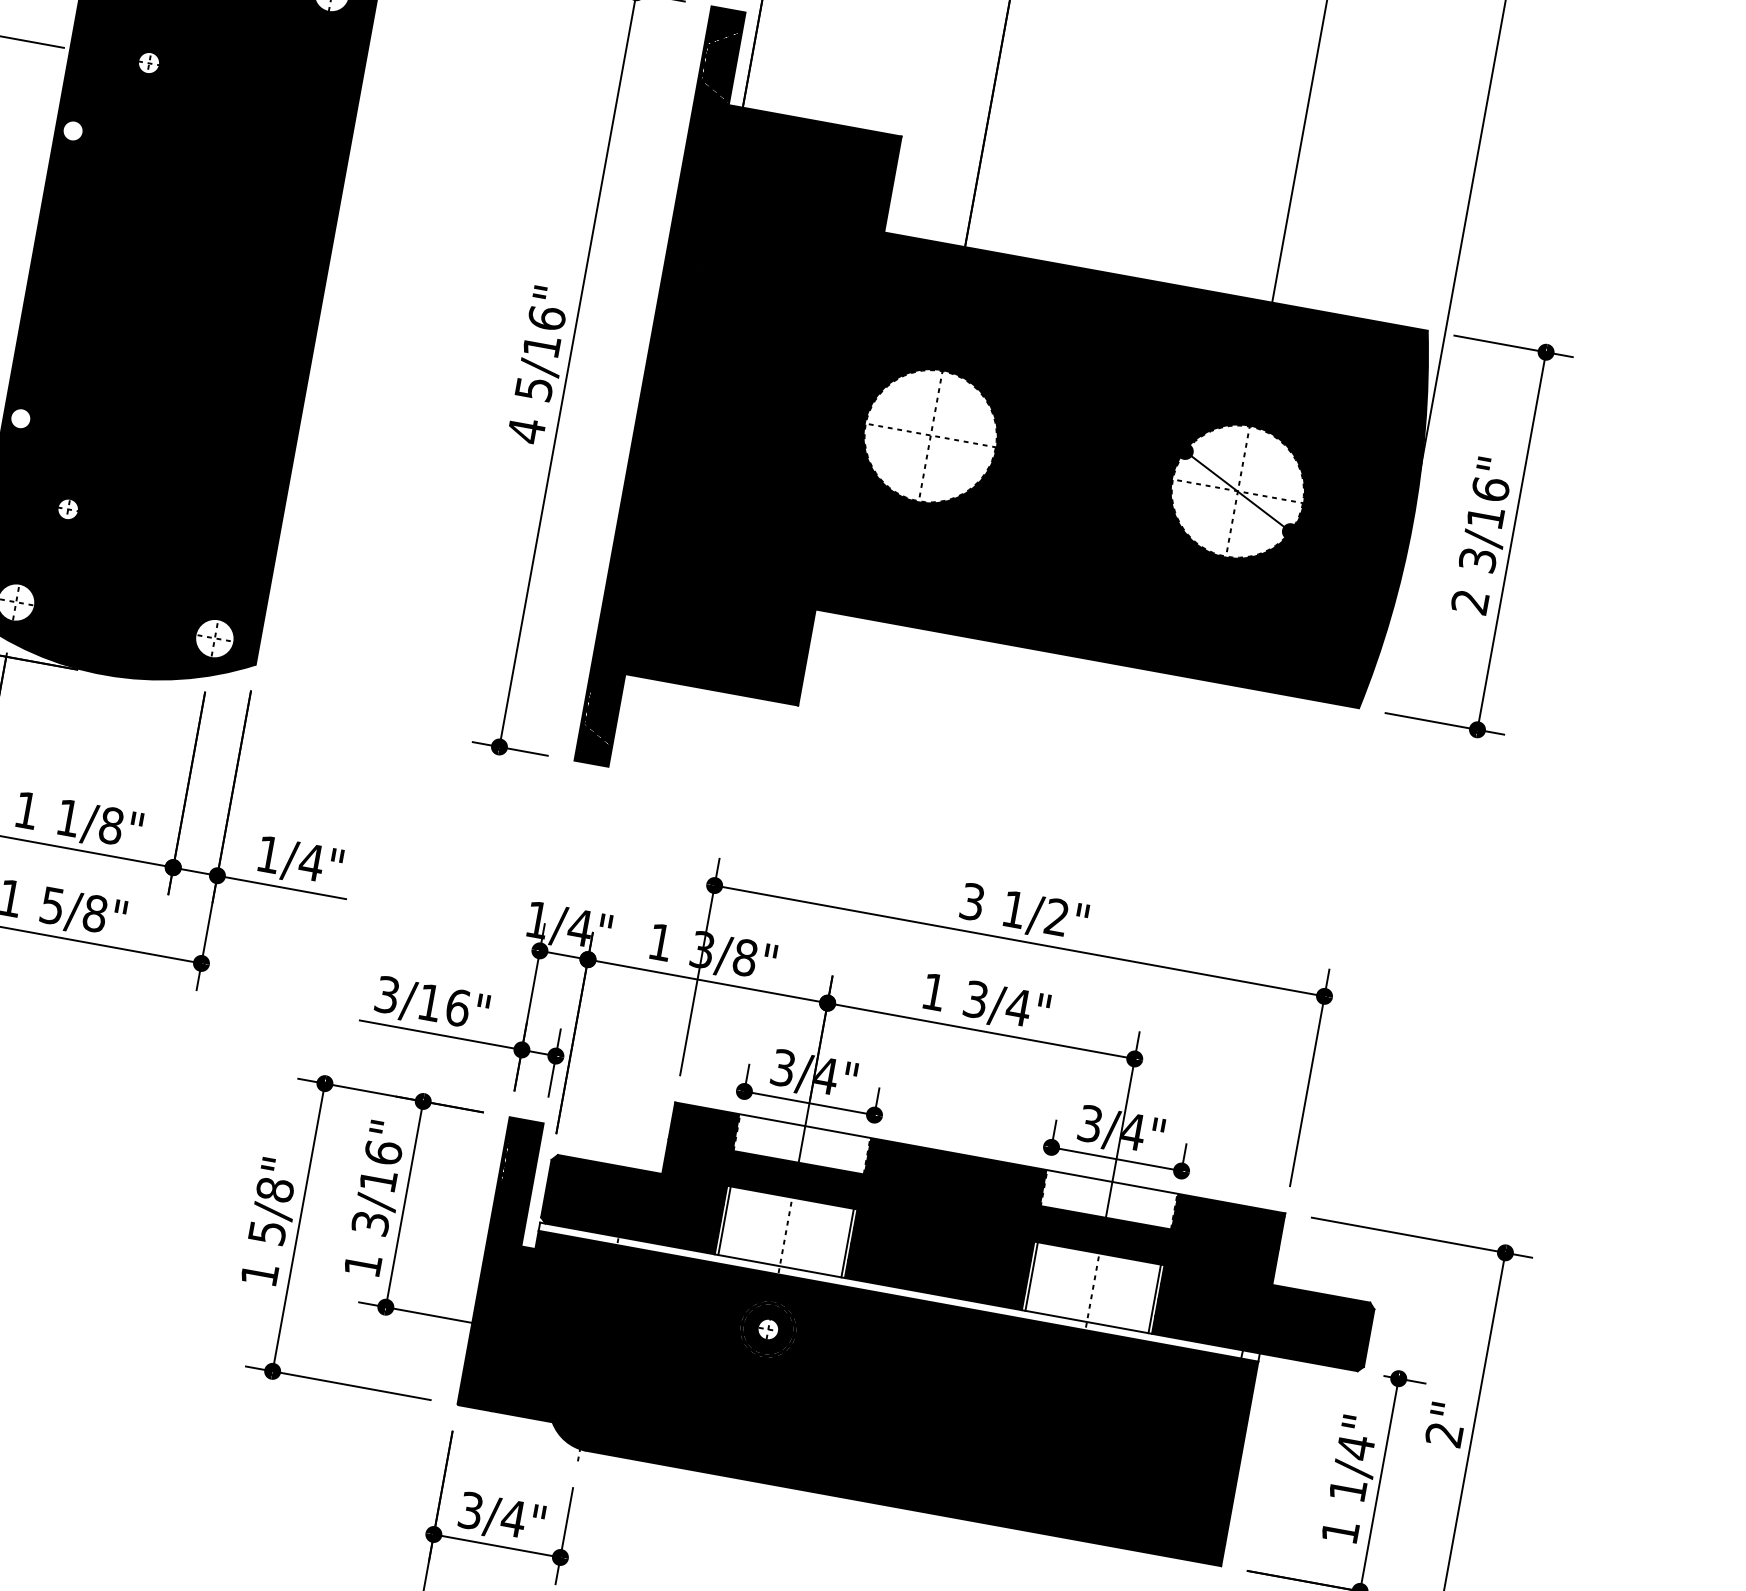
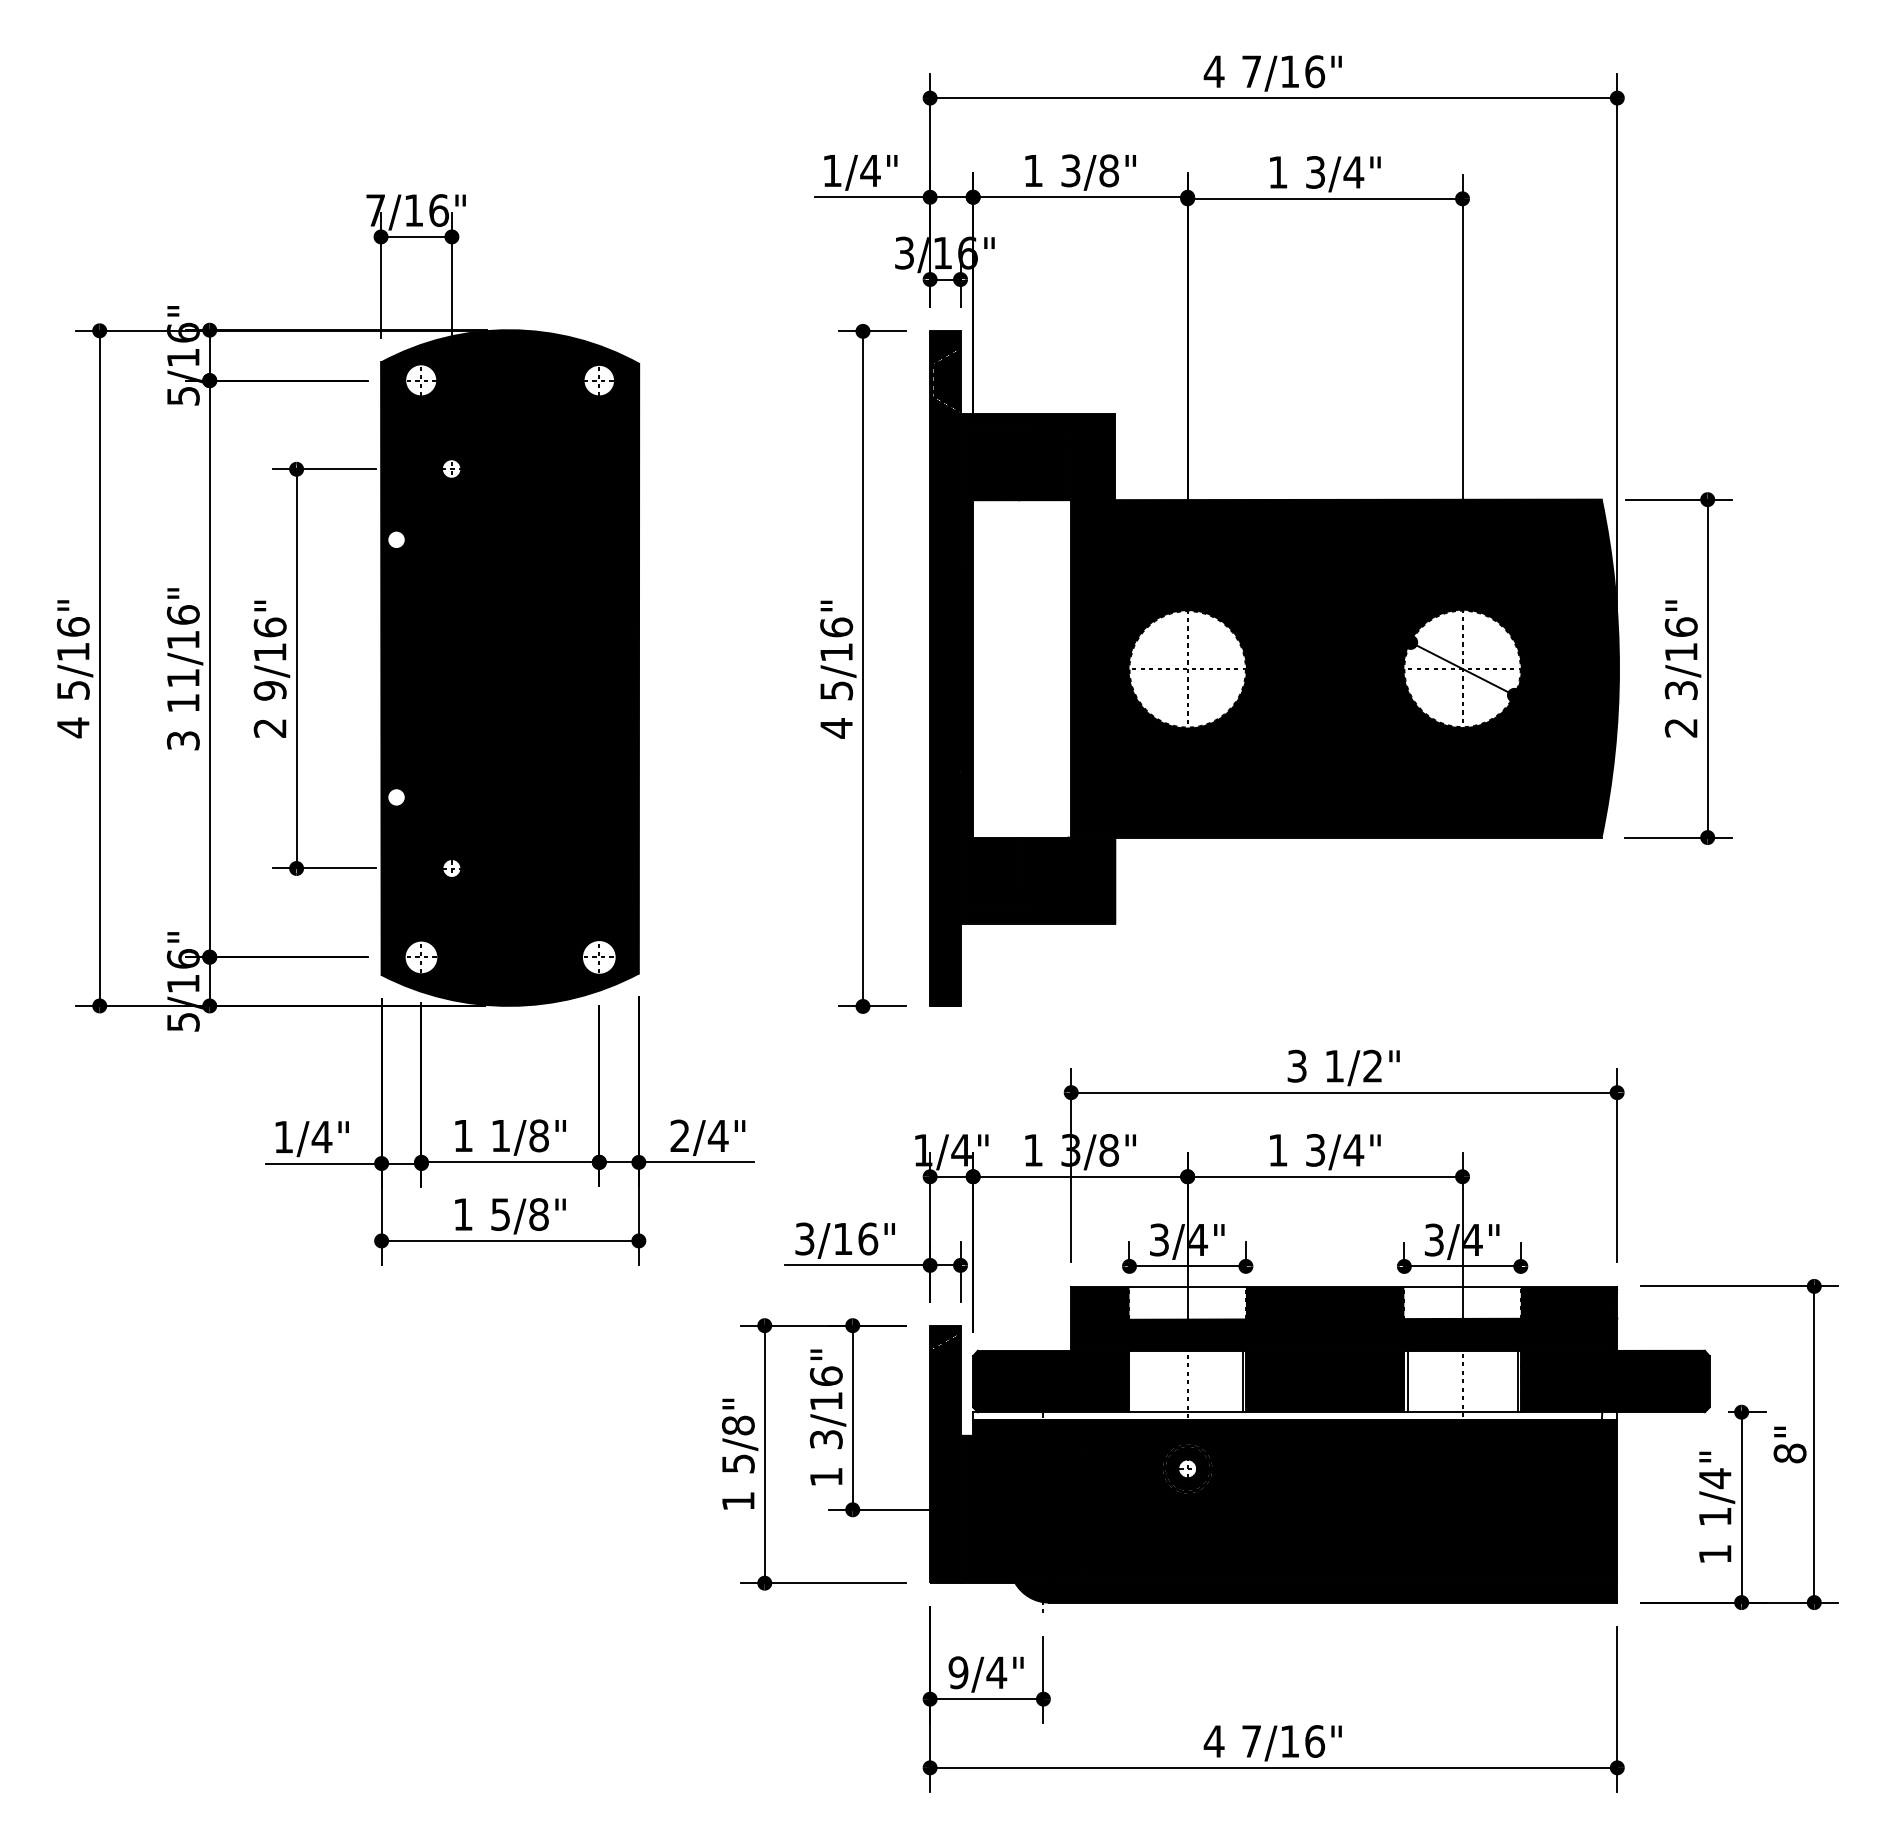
fill: (746, 401) -> (1022, 668), removed
text: (268, 853) -> (679, 1135), 1/4" -> 2/4"
line: (724, 1220) -> (1132, 1381), removed
text: (1443, 1434) -> (1789, 1453), 2" -> 8"
text: (470, 1510) -> (958, 1672), 3/4" -> 9/4"

